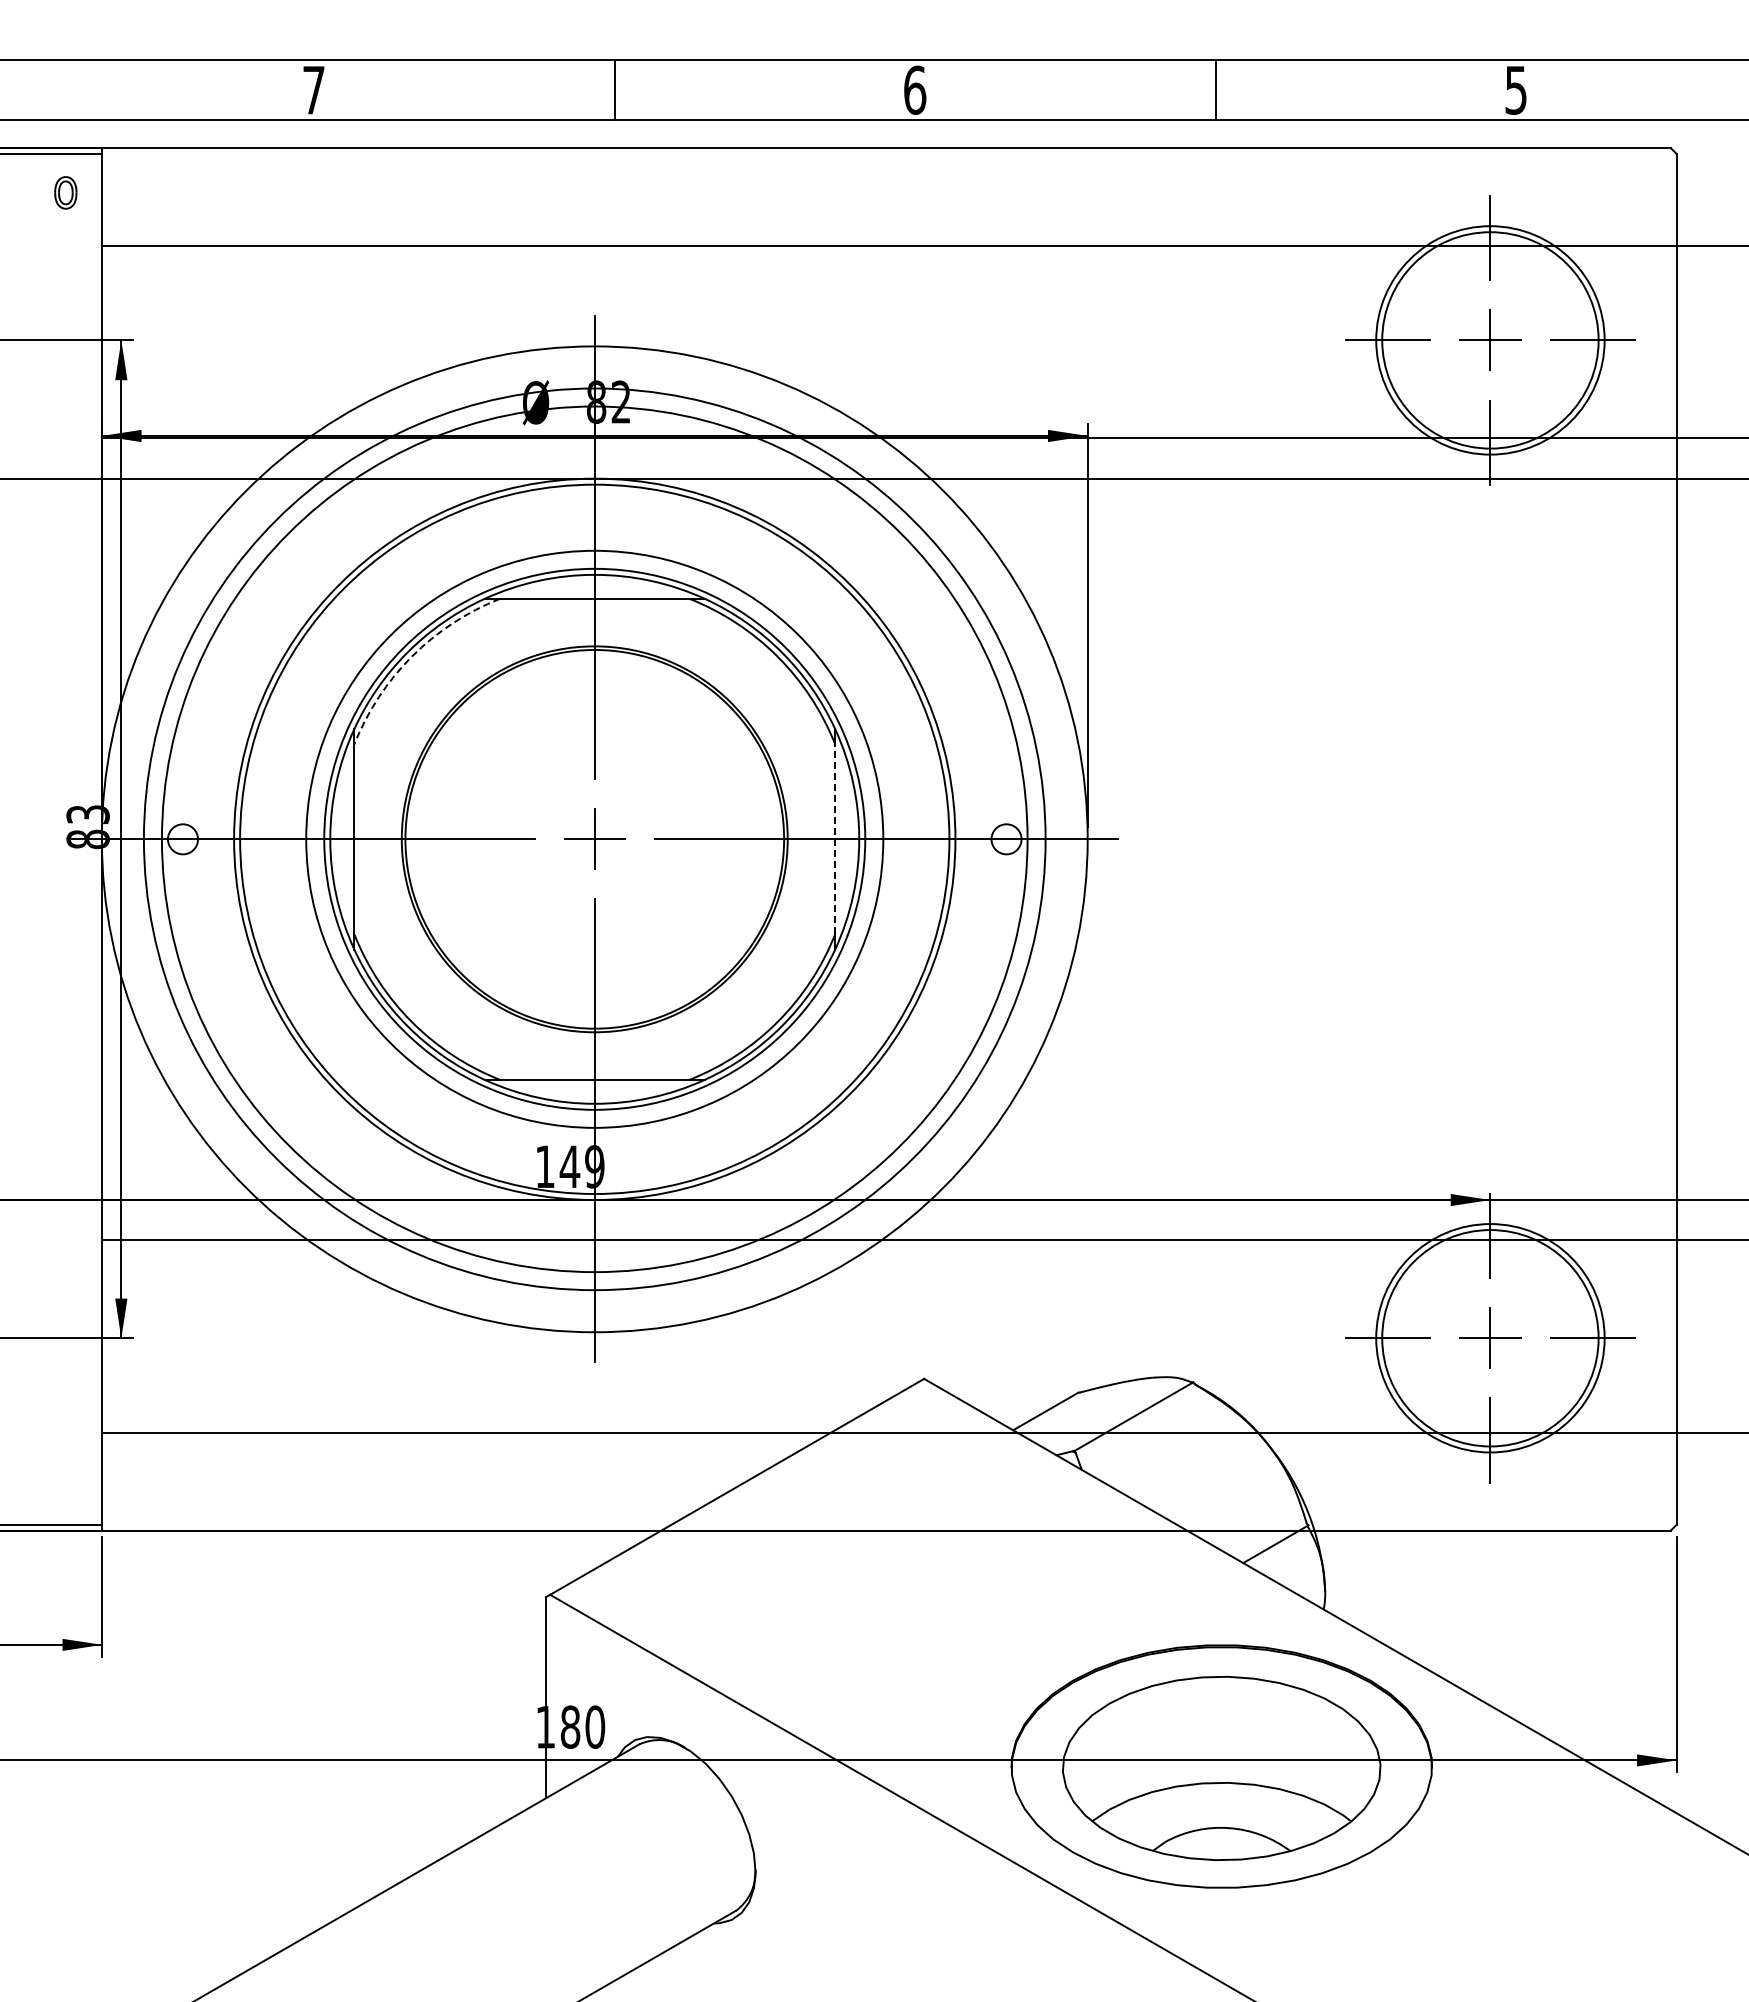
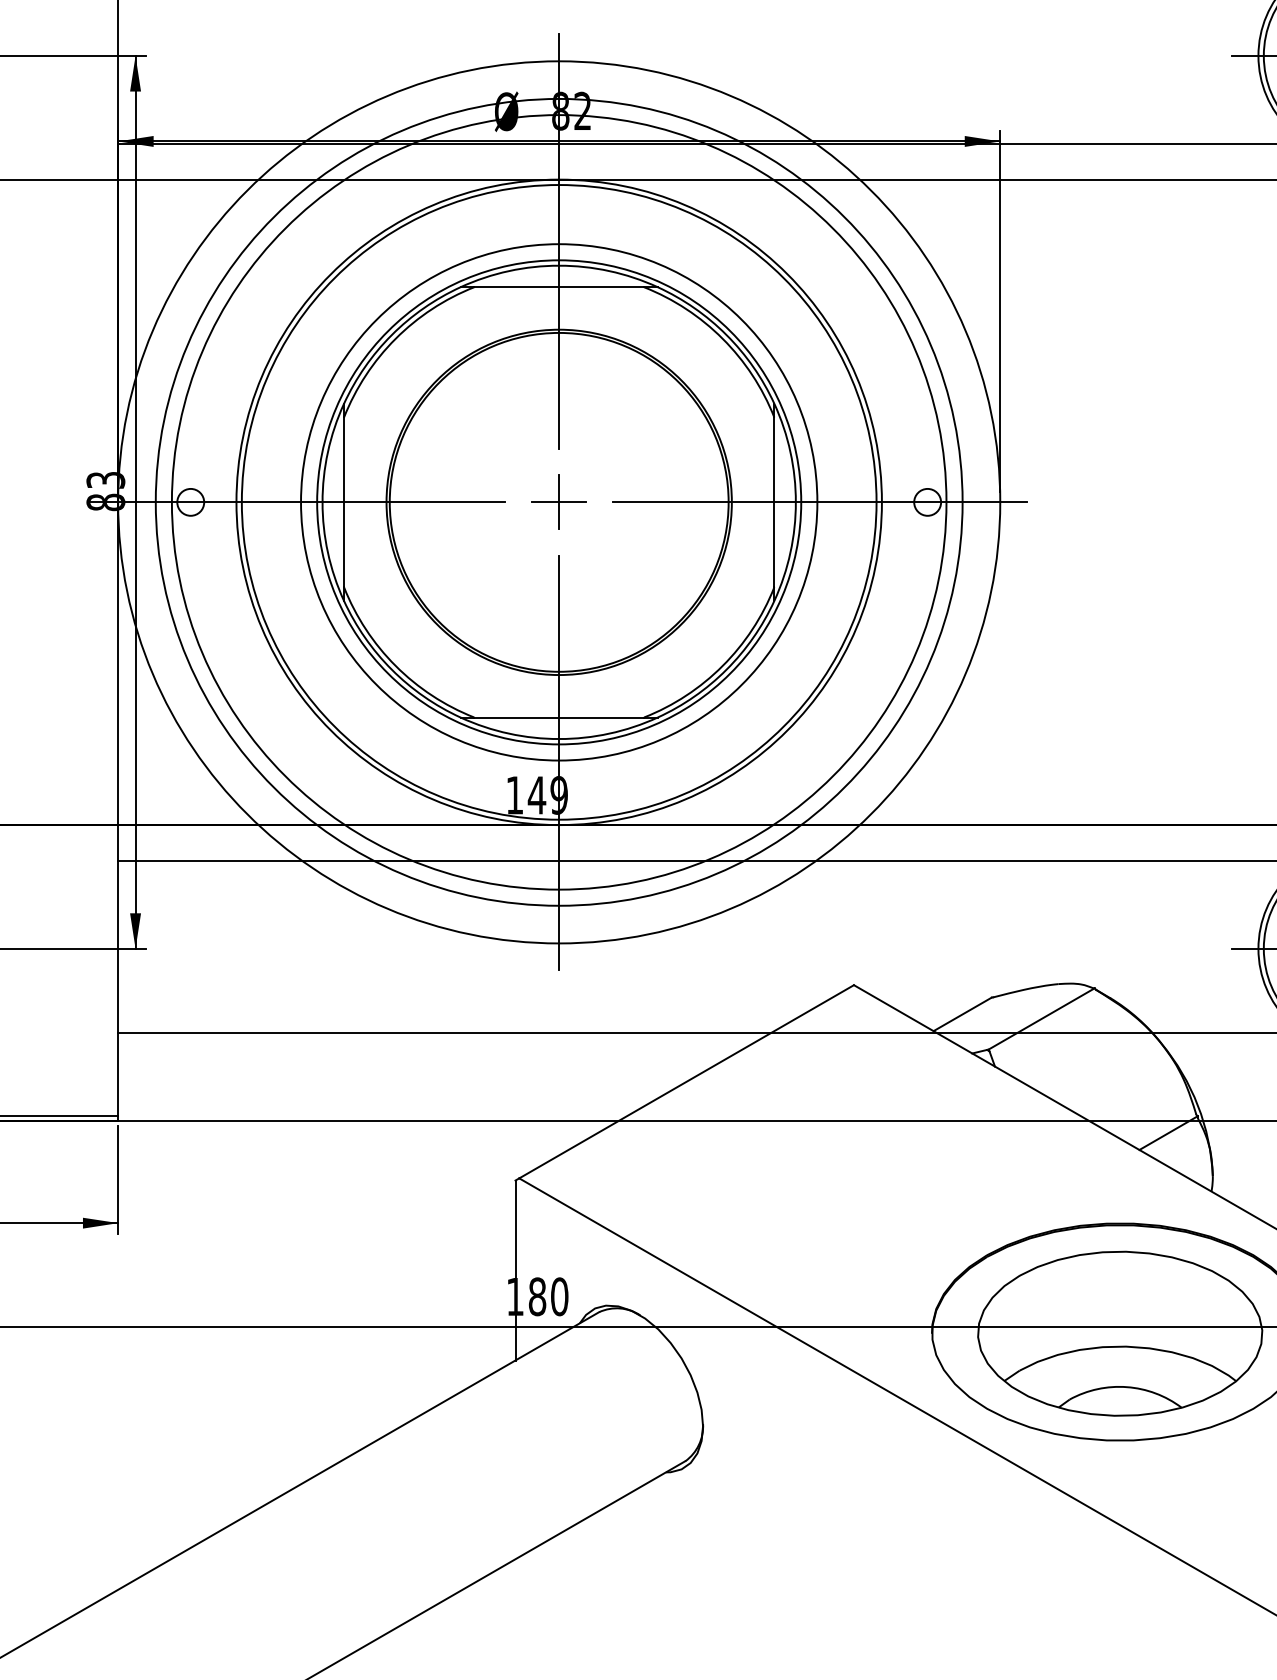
arc: (412, 656) -> (396, 338), dashed -> solid
line: (835, 839) -> (774, 502), dashed -> solid

